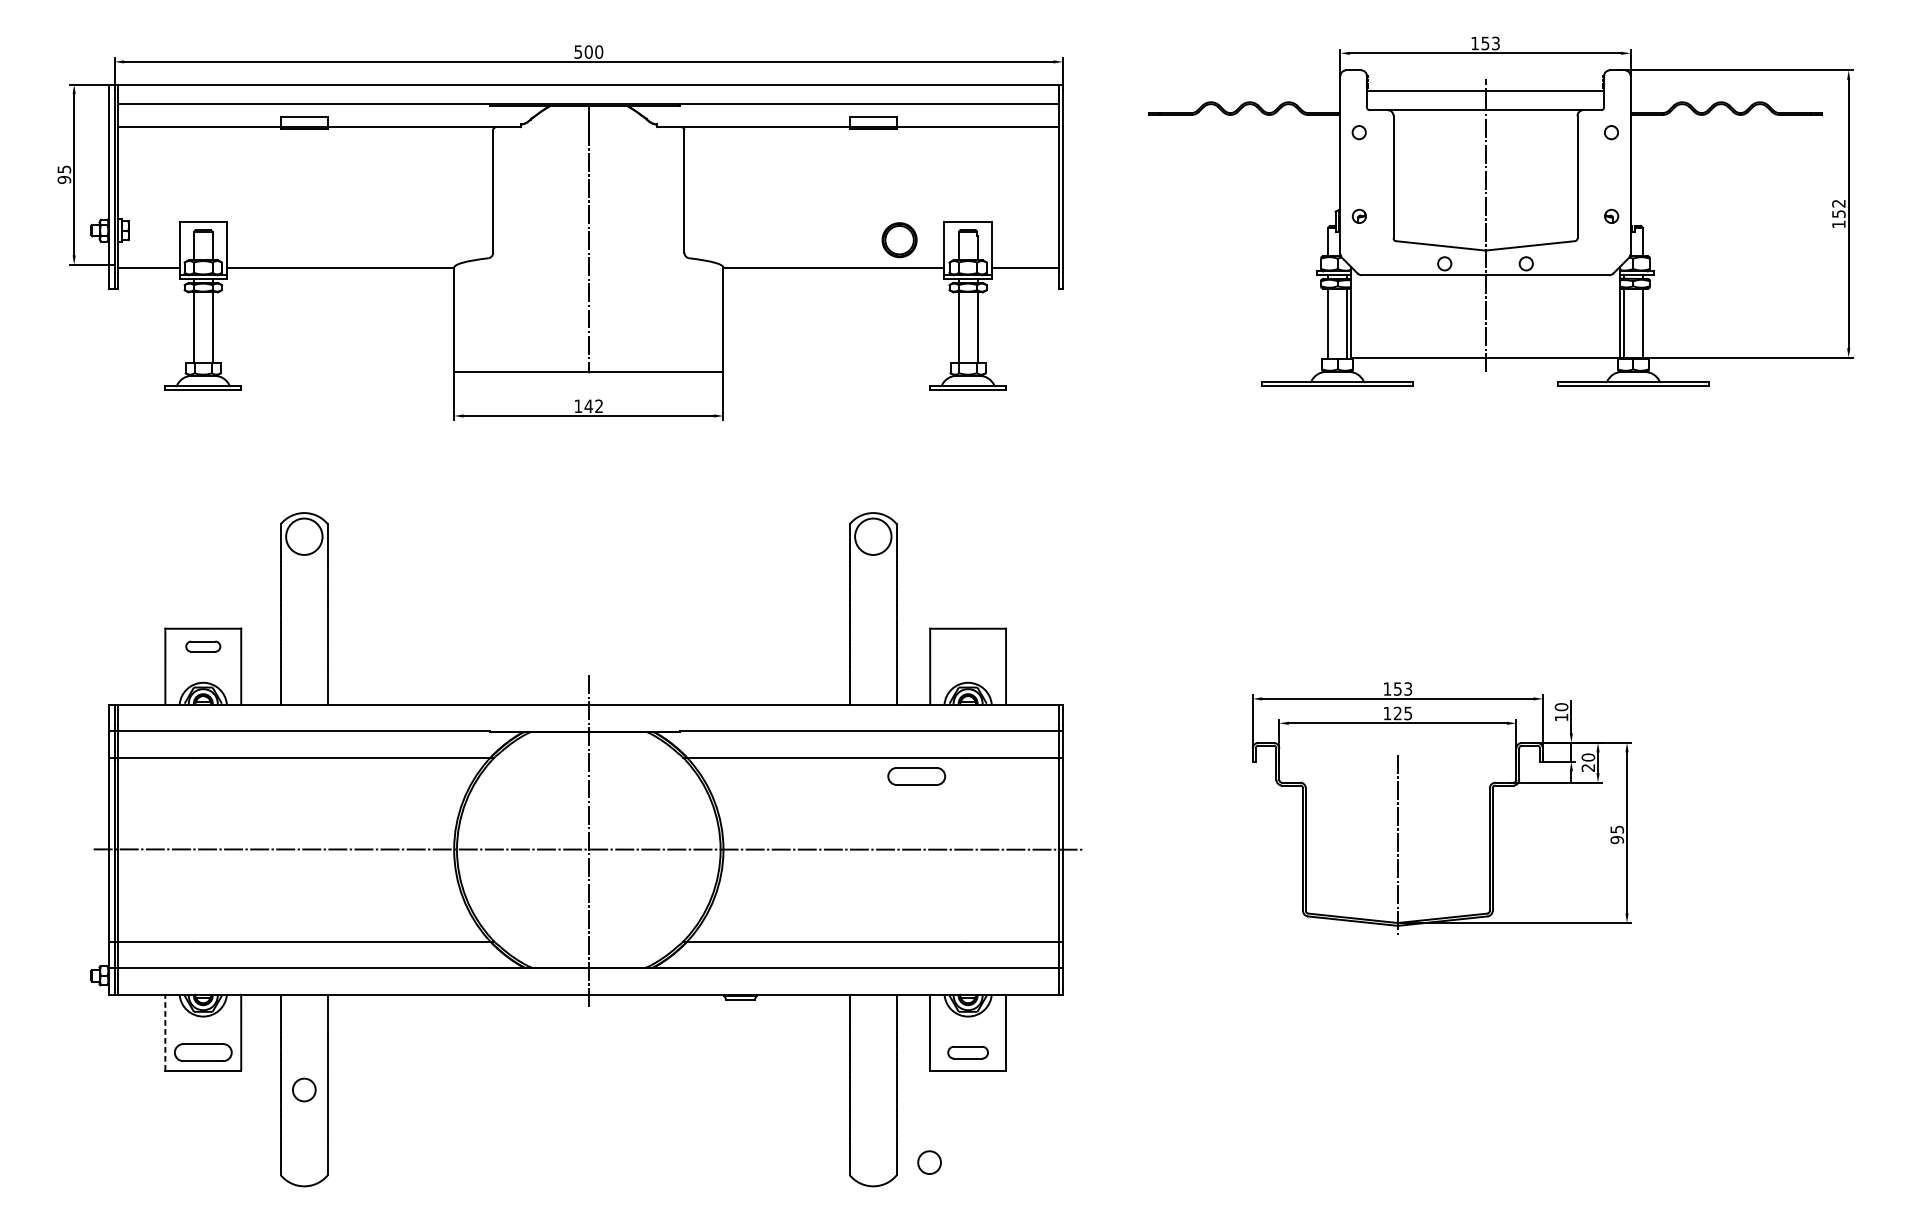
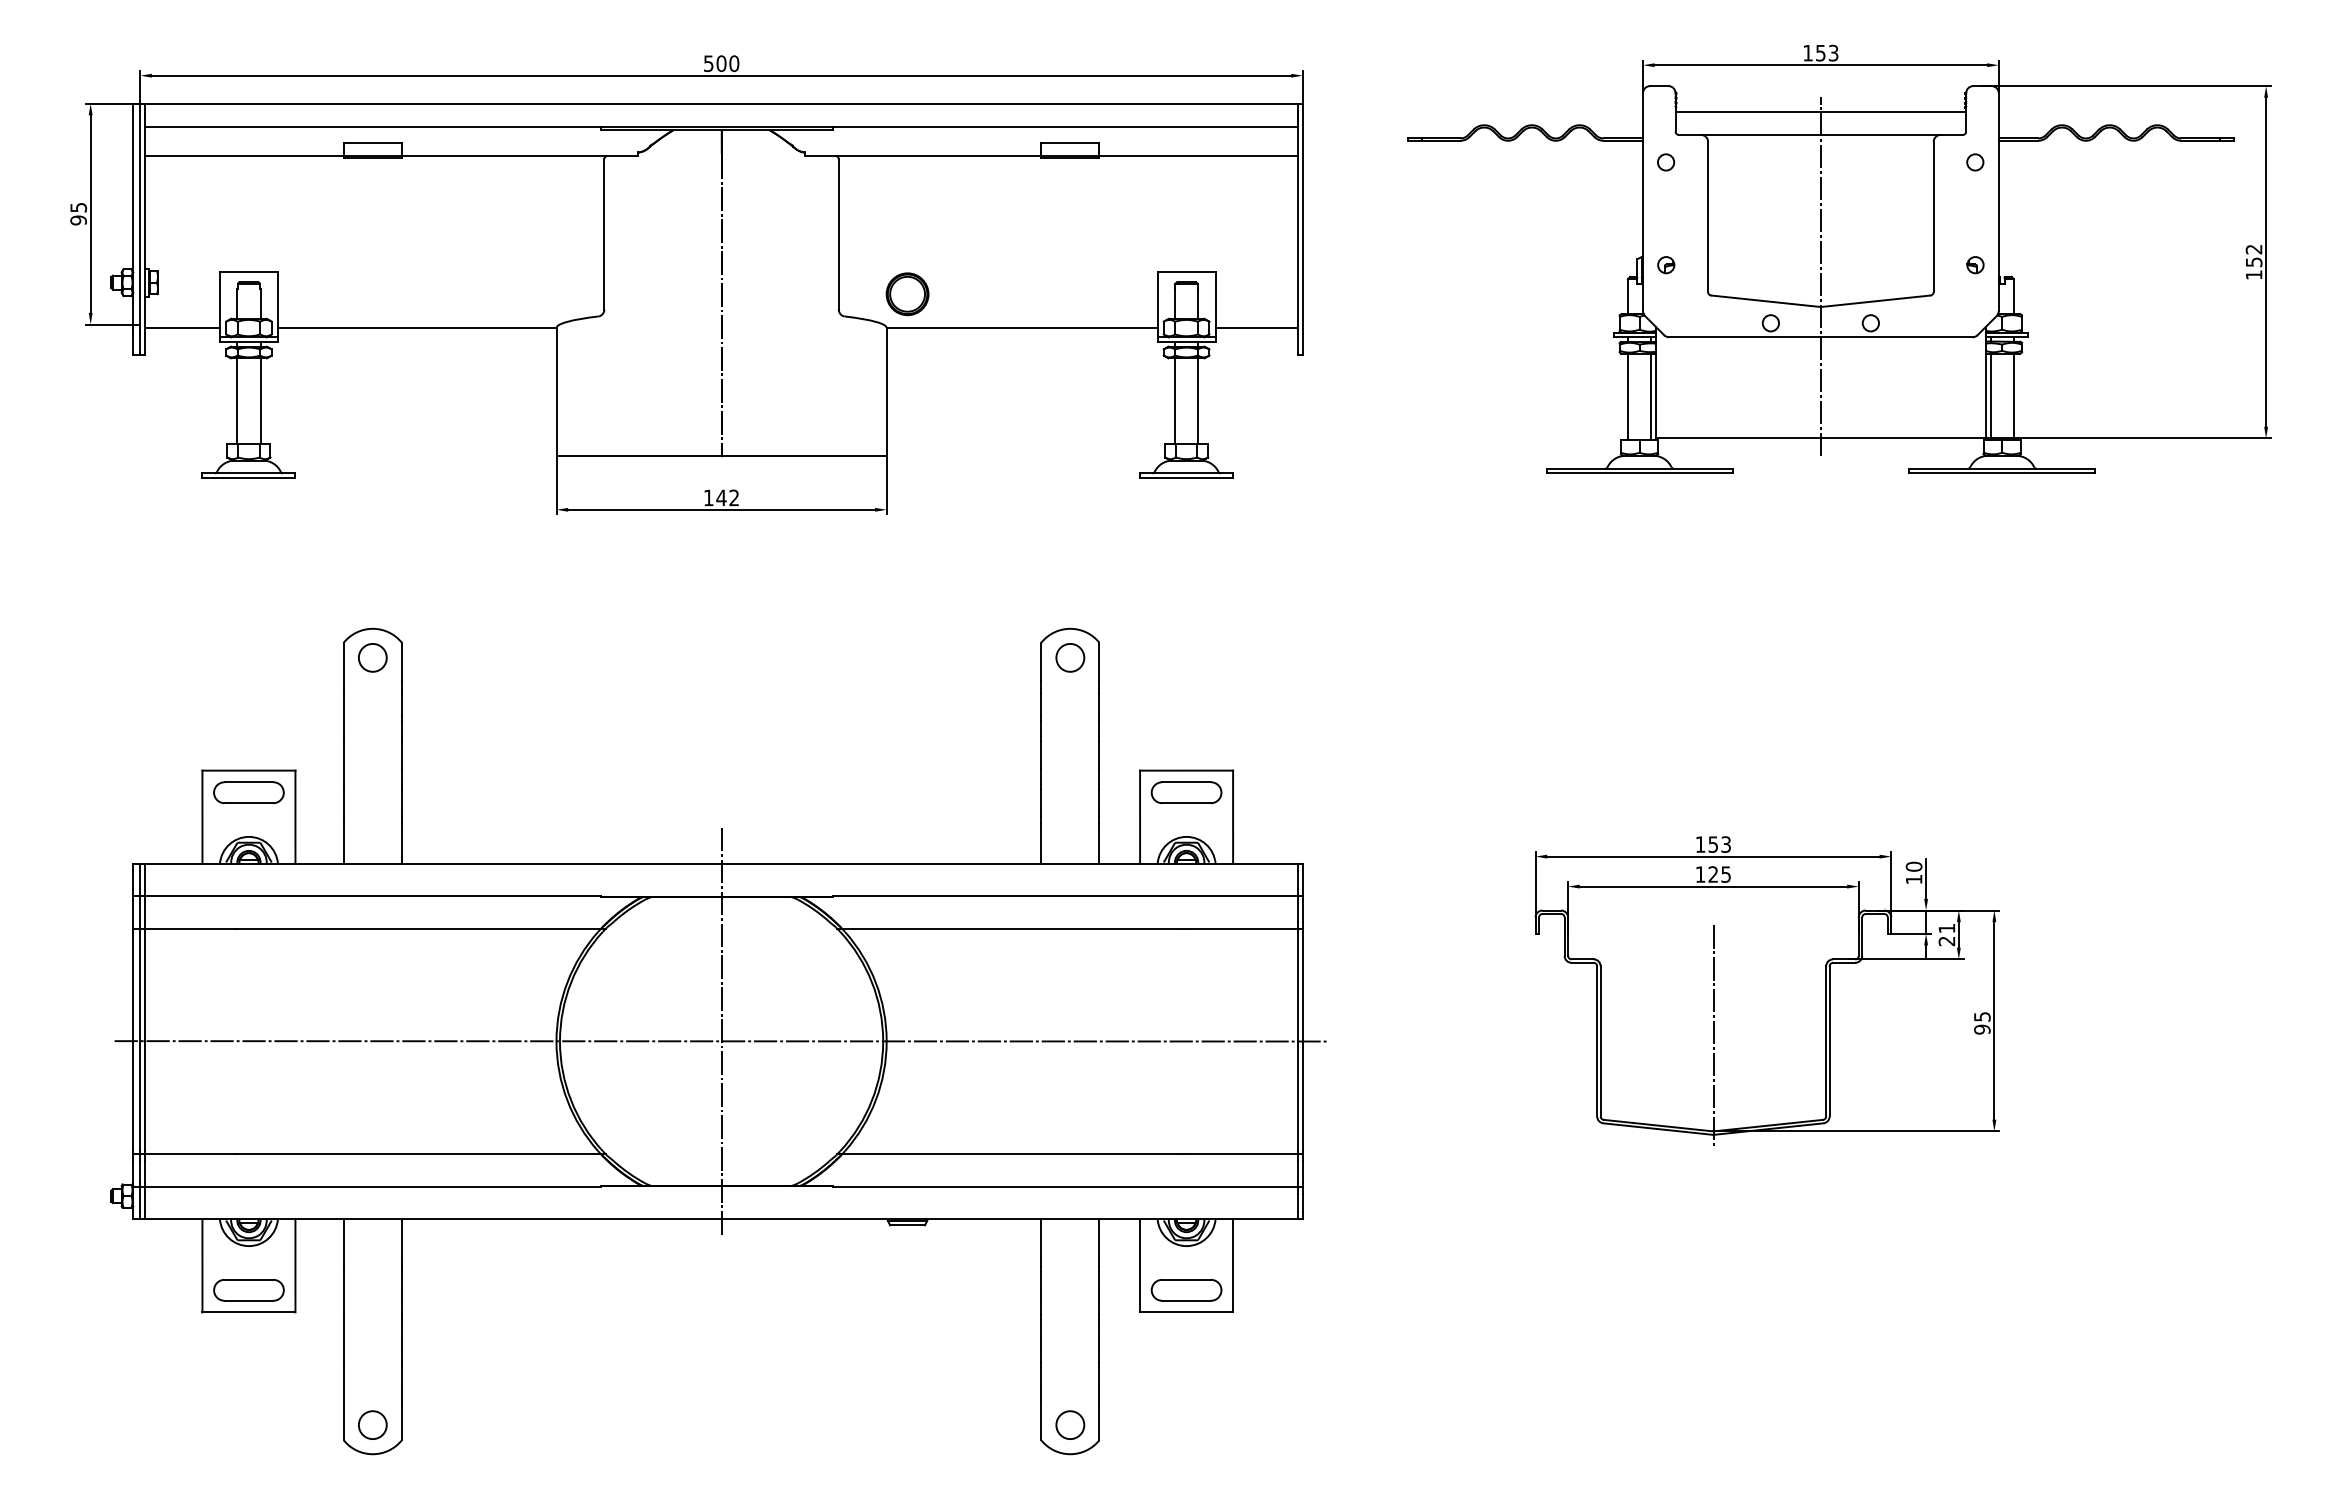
part: (899, 240) -> (907, 294), moved
circle: (304, 536) -> (372, 657), size x0.62
circle: (873, 536) -> (1070, 657), size x0.62
part: (202, 646) -> (248, 792), size x1.67
text: (1587, 757) -> (1946, 928), 20 -> 21
part: (916, 776) -> (1186, 792), moved
line: (165, 1032) -> (202, 1265), dashed -> solid
part: (968, 1052) -> (1186, 1290), size x1.43
circle: (304, 1089) -> (372, 1424), moved
circle: (929, 1162) -> (1070, 1424), moved

